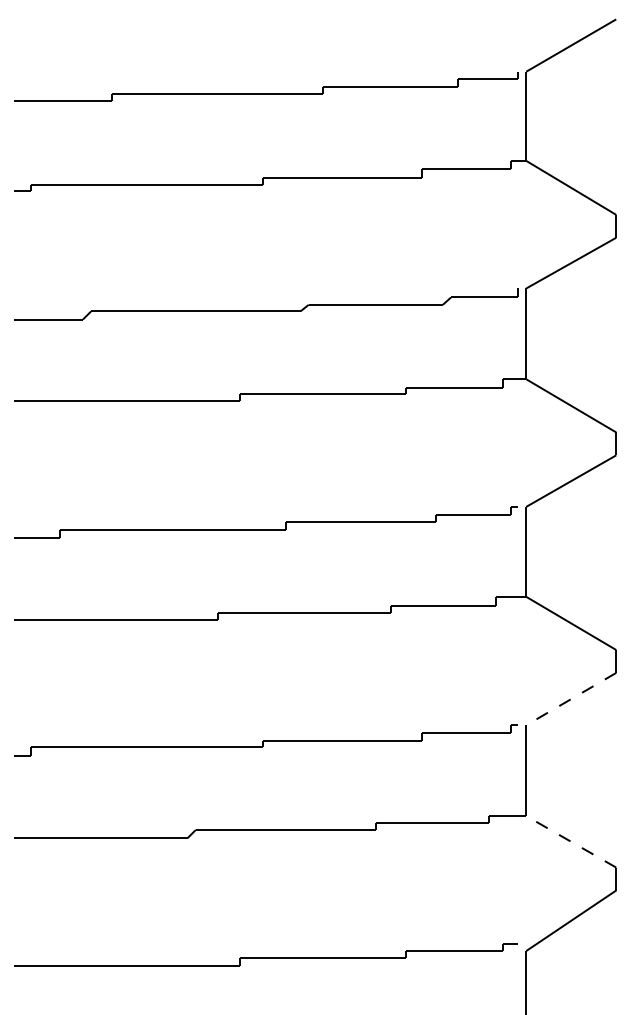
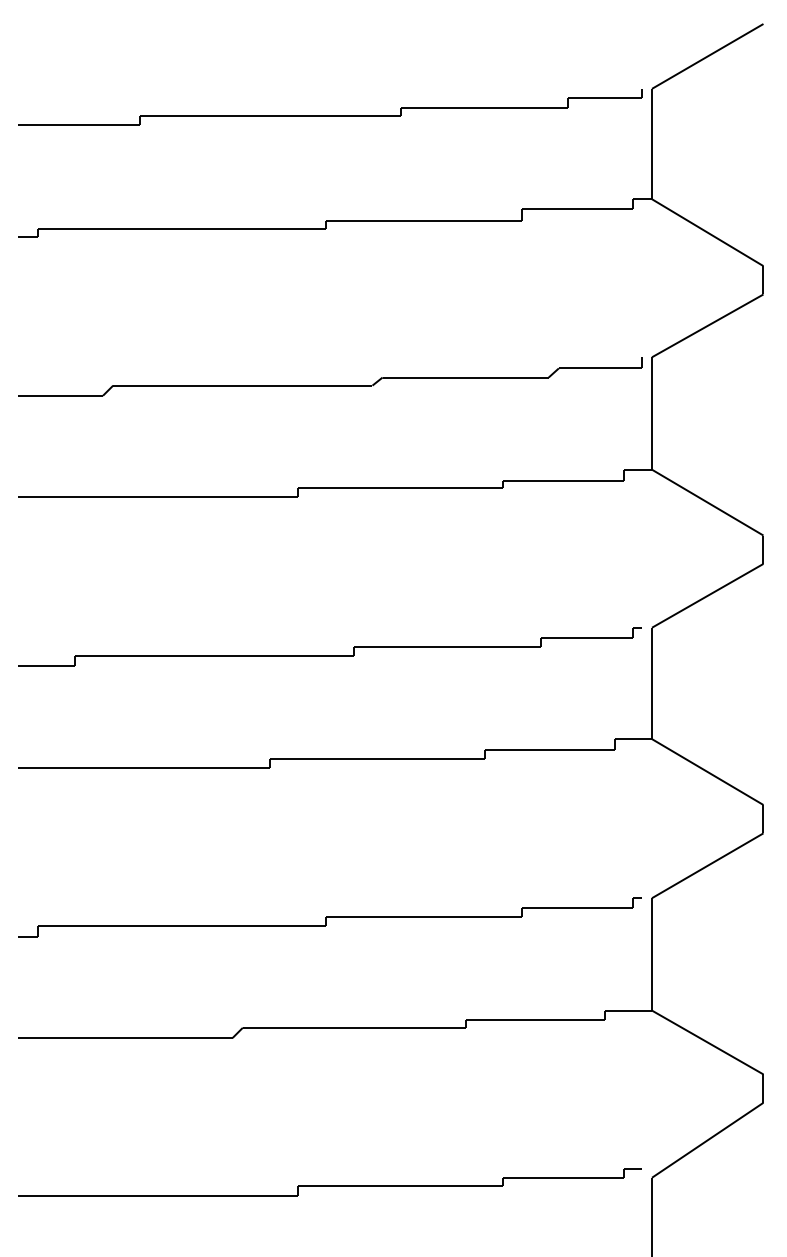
line: (571, 699) -> (707, 866), dashed -> solid
line: (571, 841) -> (707, 1042), dashed -> solid

